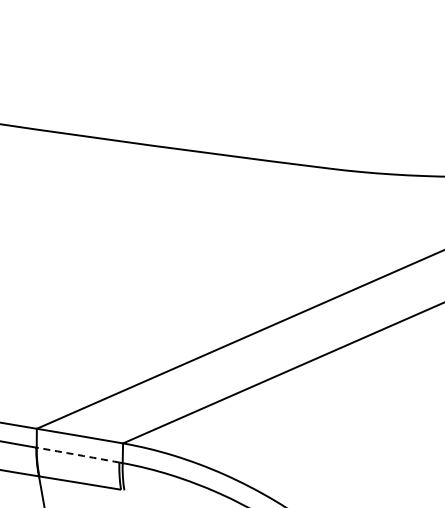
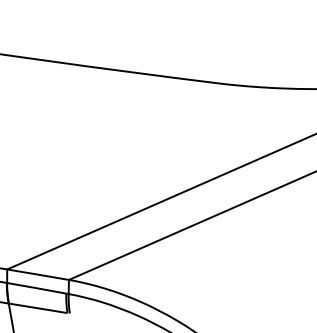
arc: (78, 455) -> (37, 288), dashed -> solid

